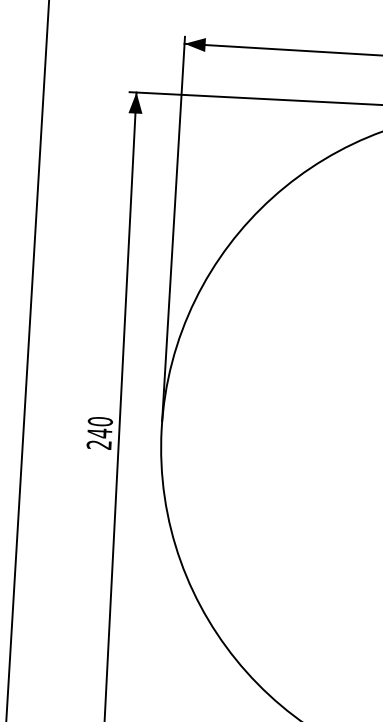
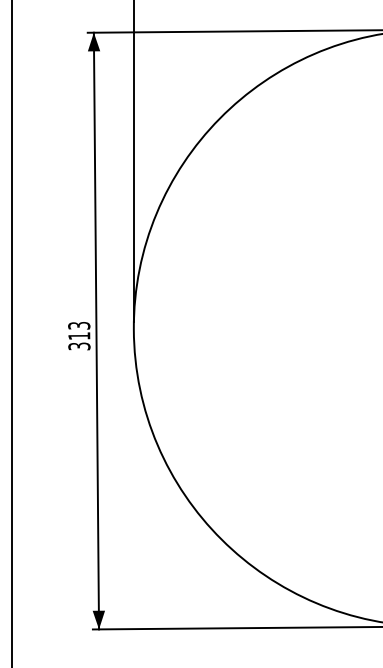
text: (100, 432) -> (79, 335), 240 -> 313

